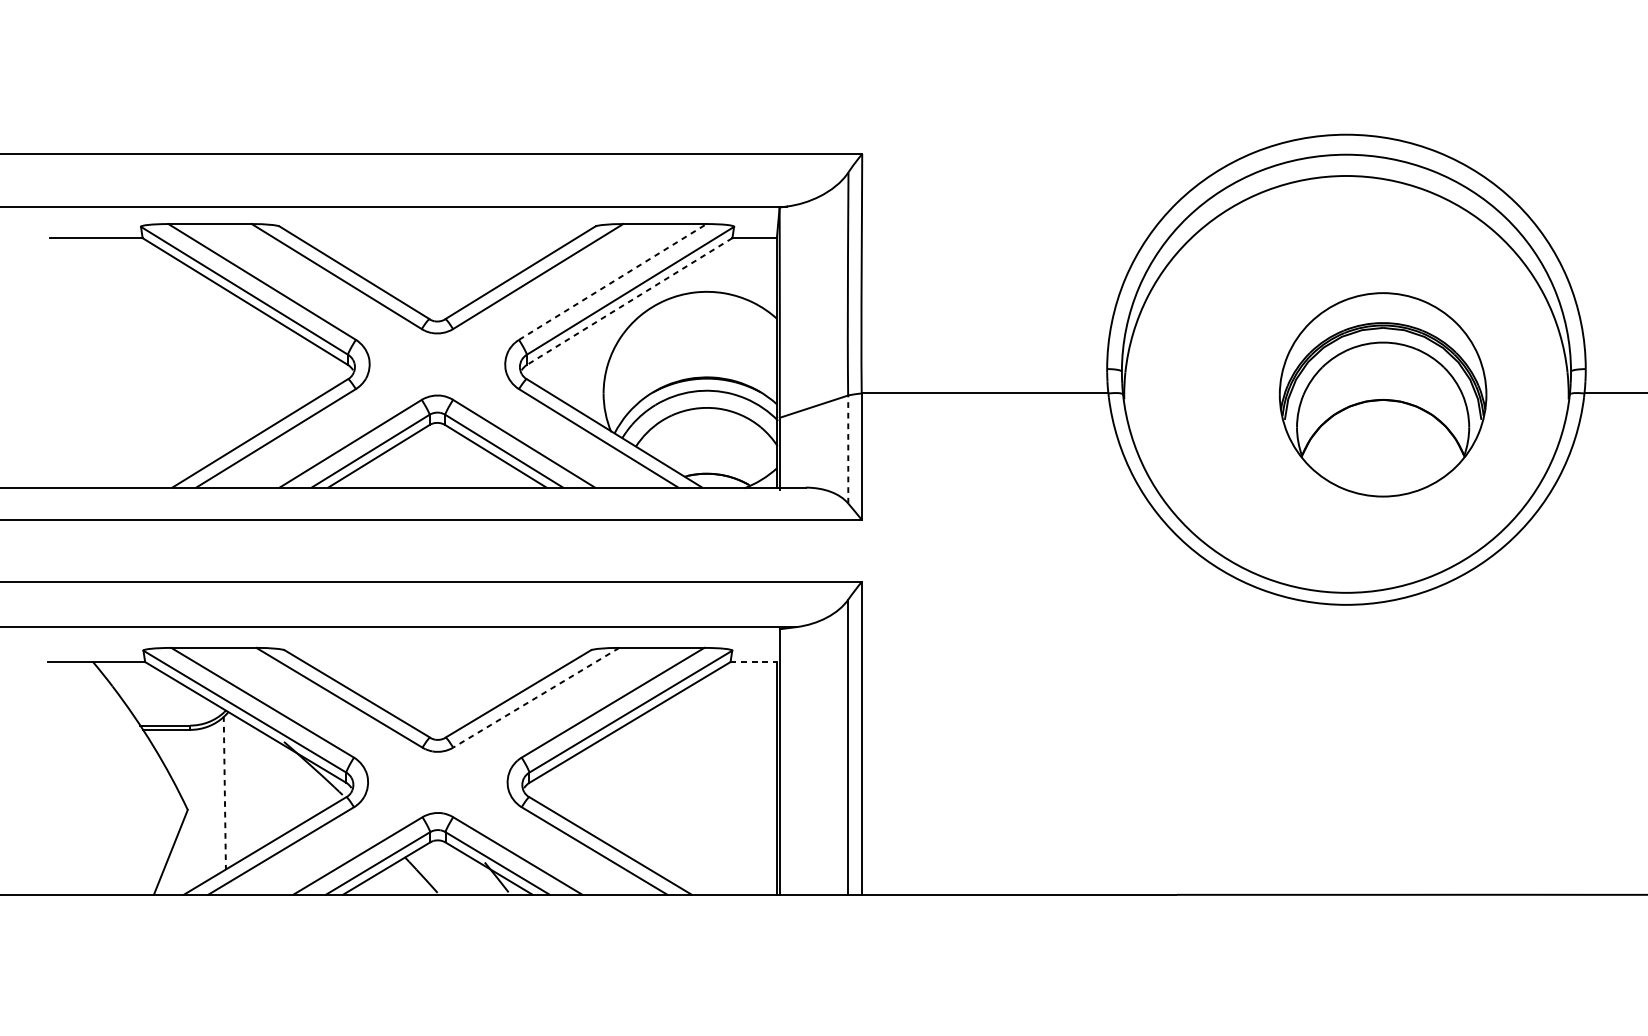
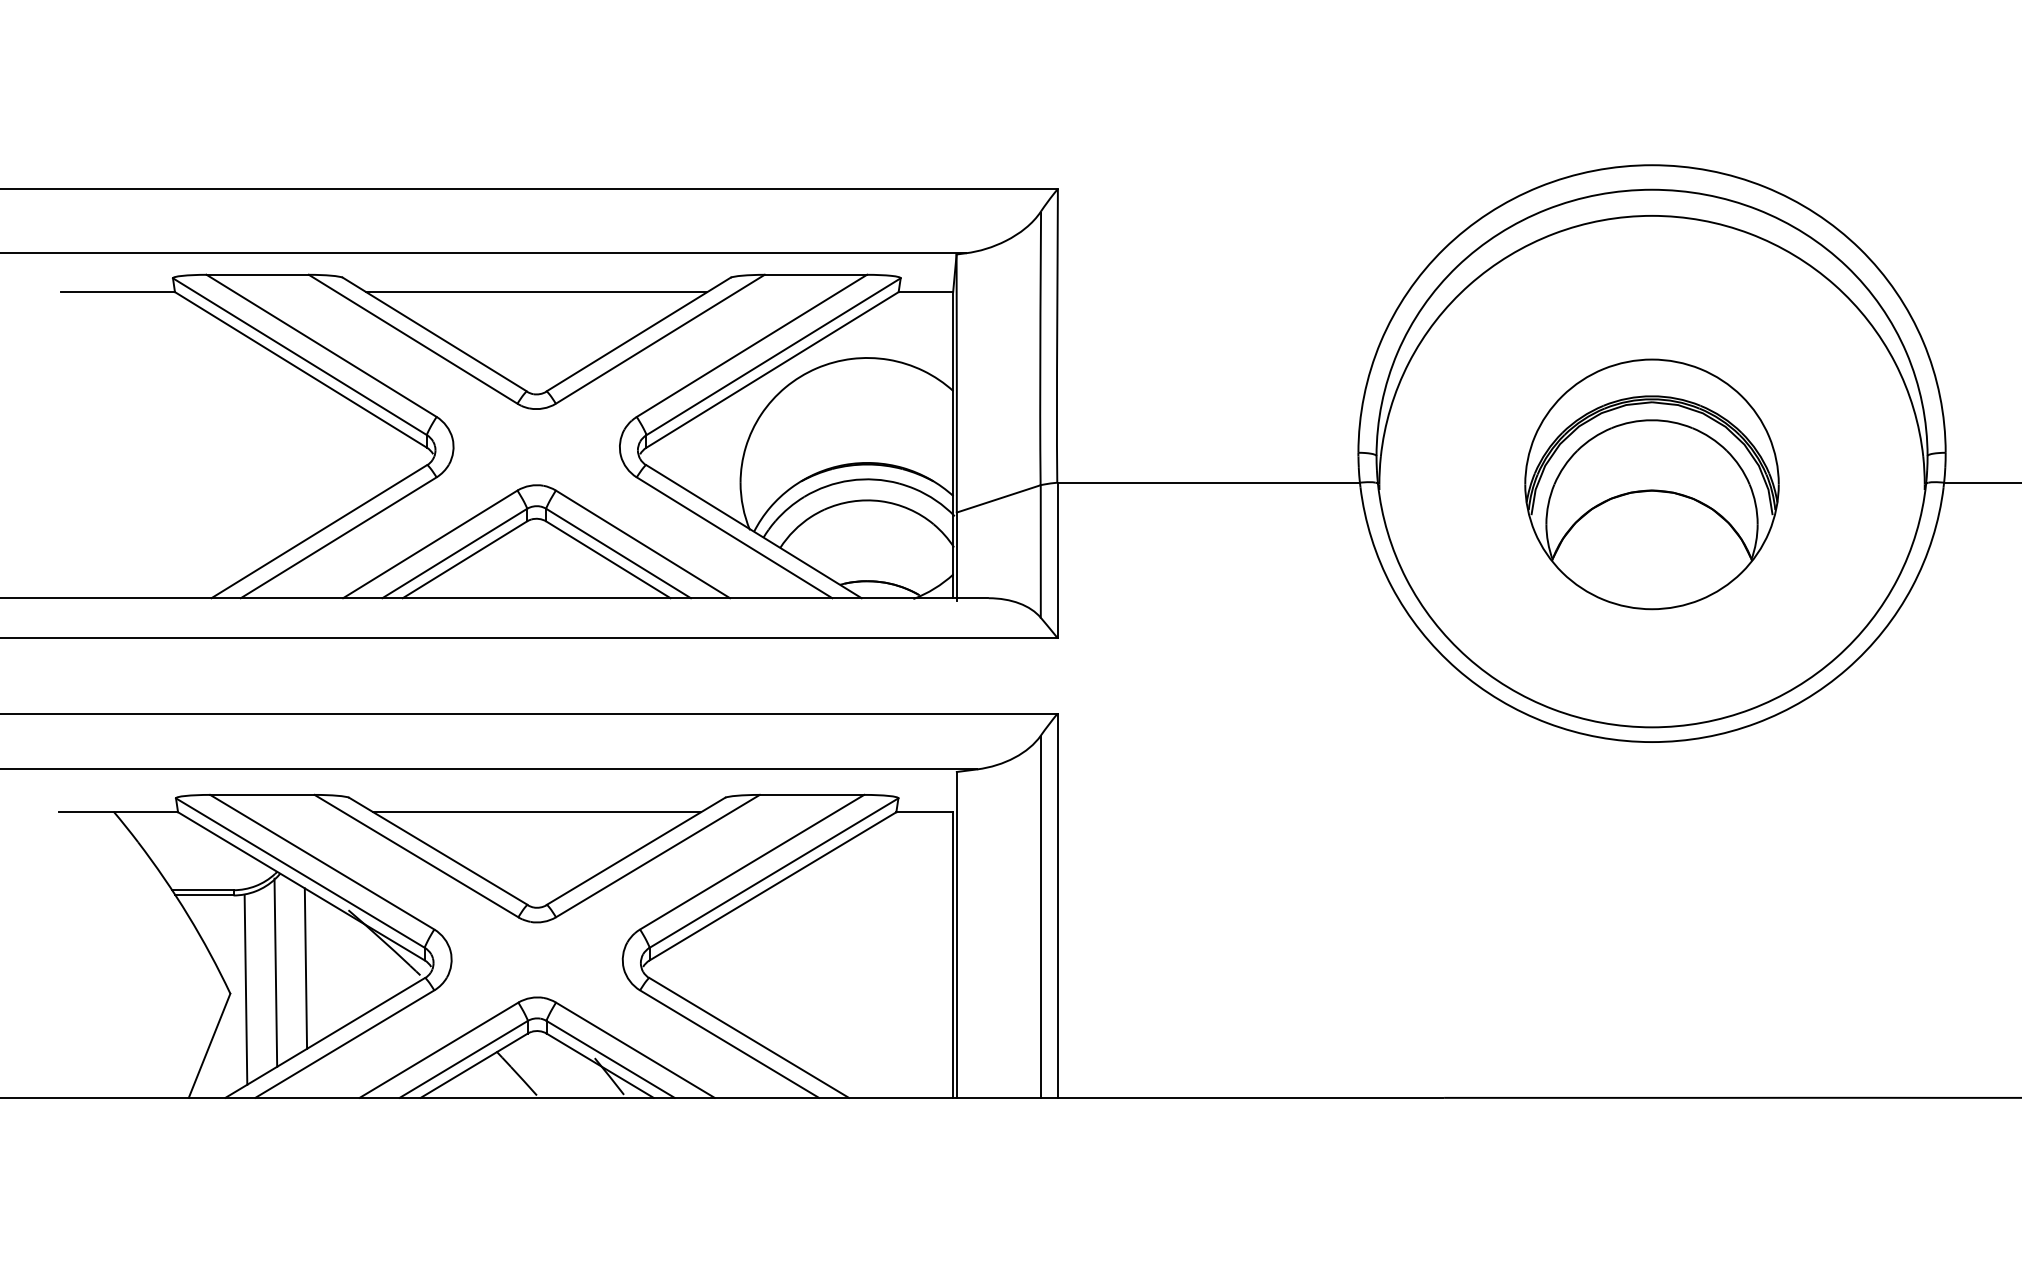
line: (437, 238) -> (536, 292), added
line: (613, 281) -> (752, 345), dashed -> solid
line: (629, 302) -> (772, 370), dashed -> solid
part: (1382, 394) -> (1651, 484), moved
line: (848, 448) -> (1040, 550), dashed -> solid
line: (438, 662) -> (537, 812), added
line: (754, 662) -> (925, 812), dashed -> solid
line: (535, 698) -> (657, 856), dashed -> solid
line: (249, 789) -> (305, 968), added
line: (224, 793) -> (275, 973), dashed -> solid
line: (200, 806) -> (245, 989), added

